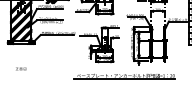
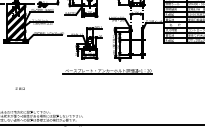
text: (20, 68) -> (19, 88), moved

